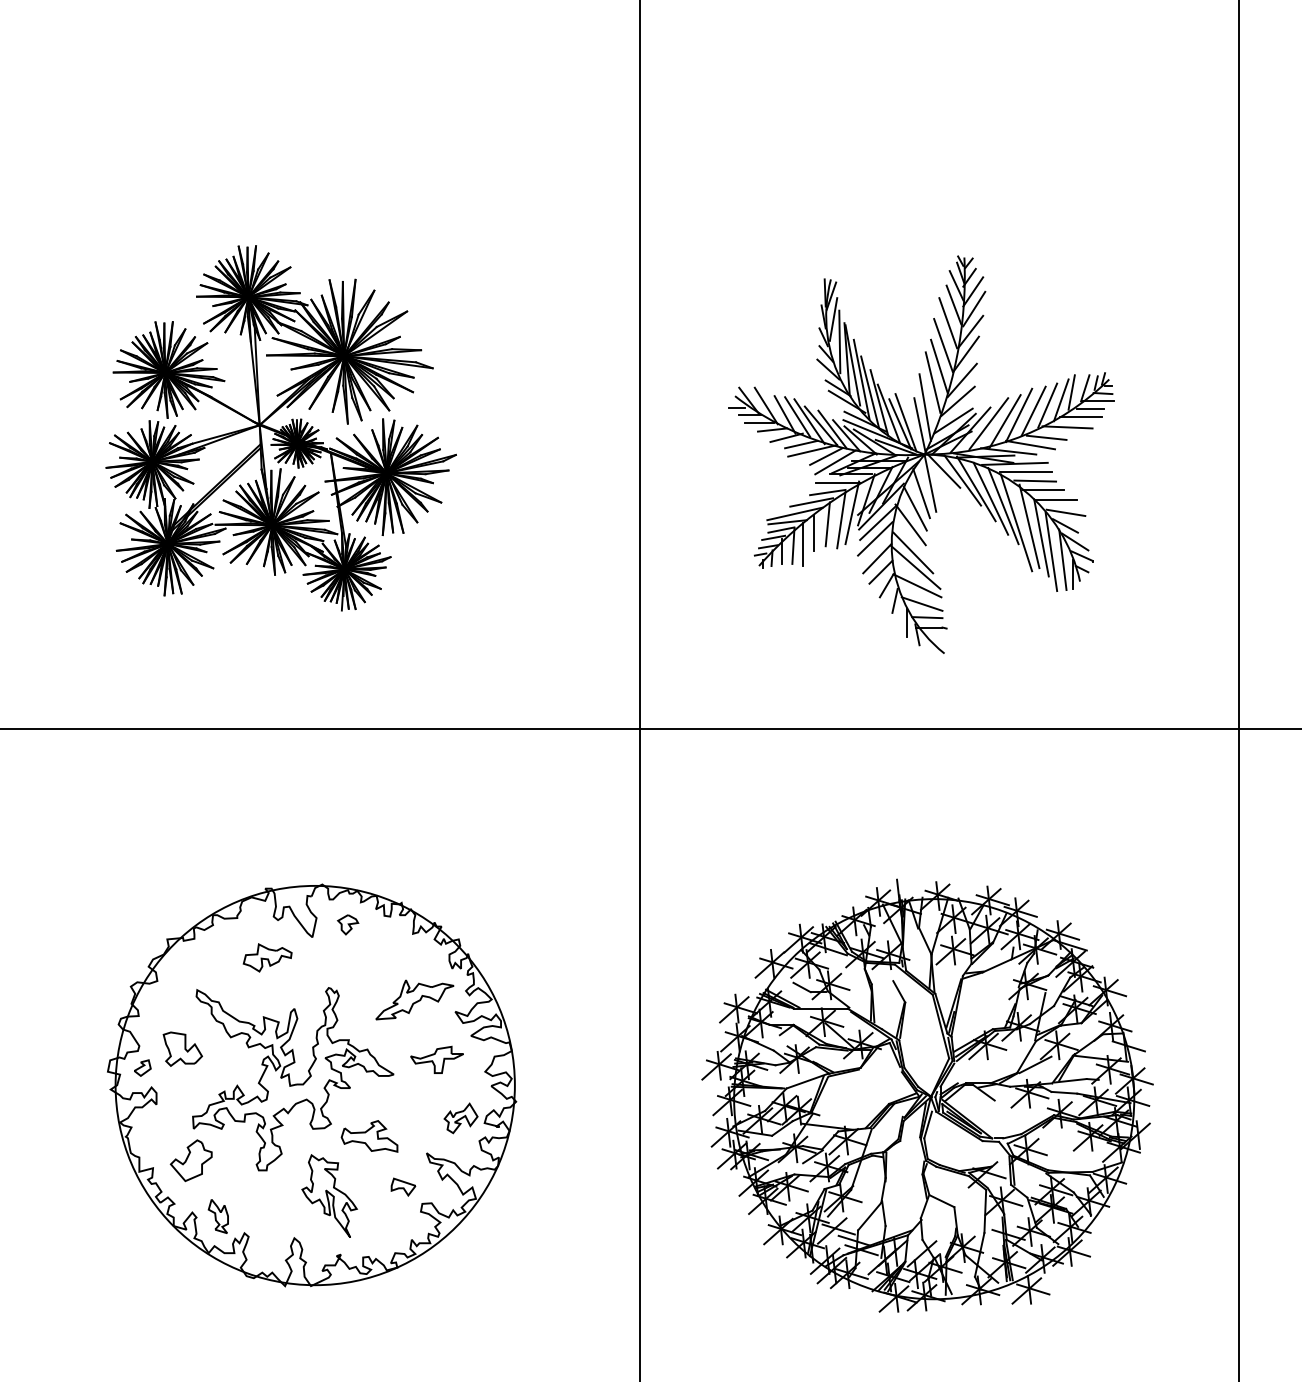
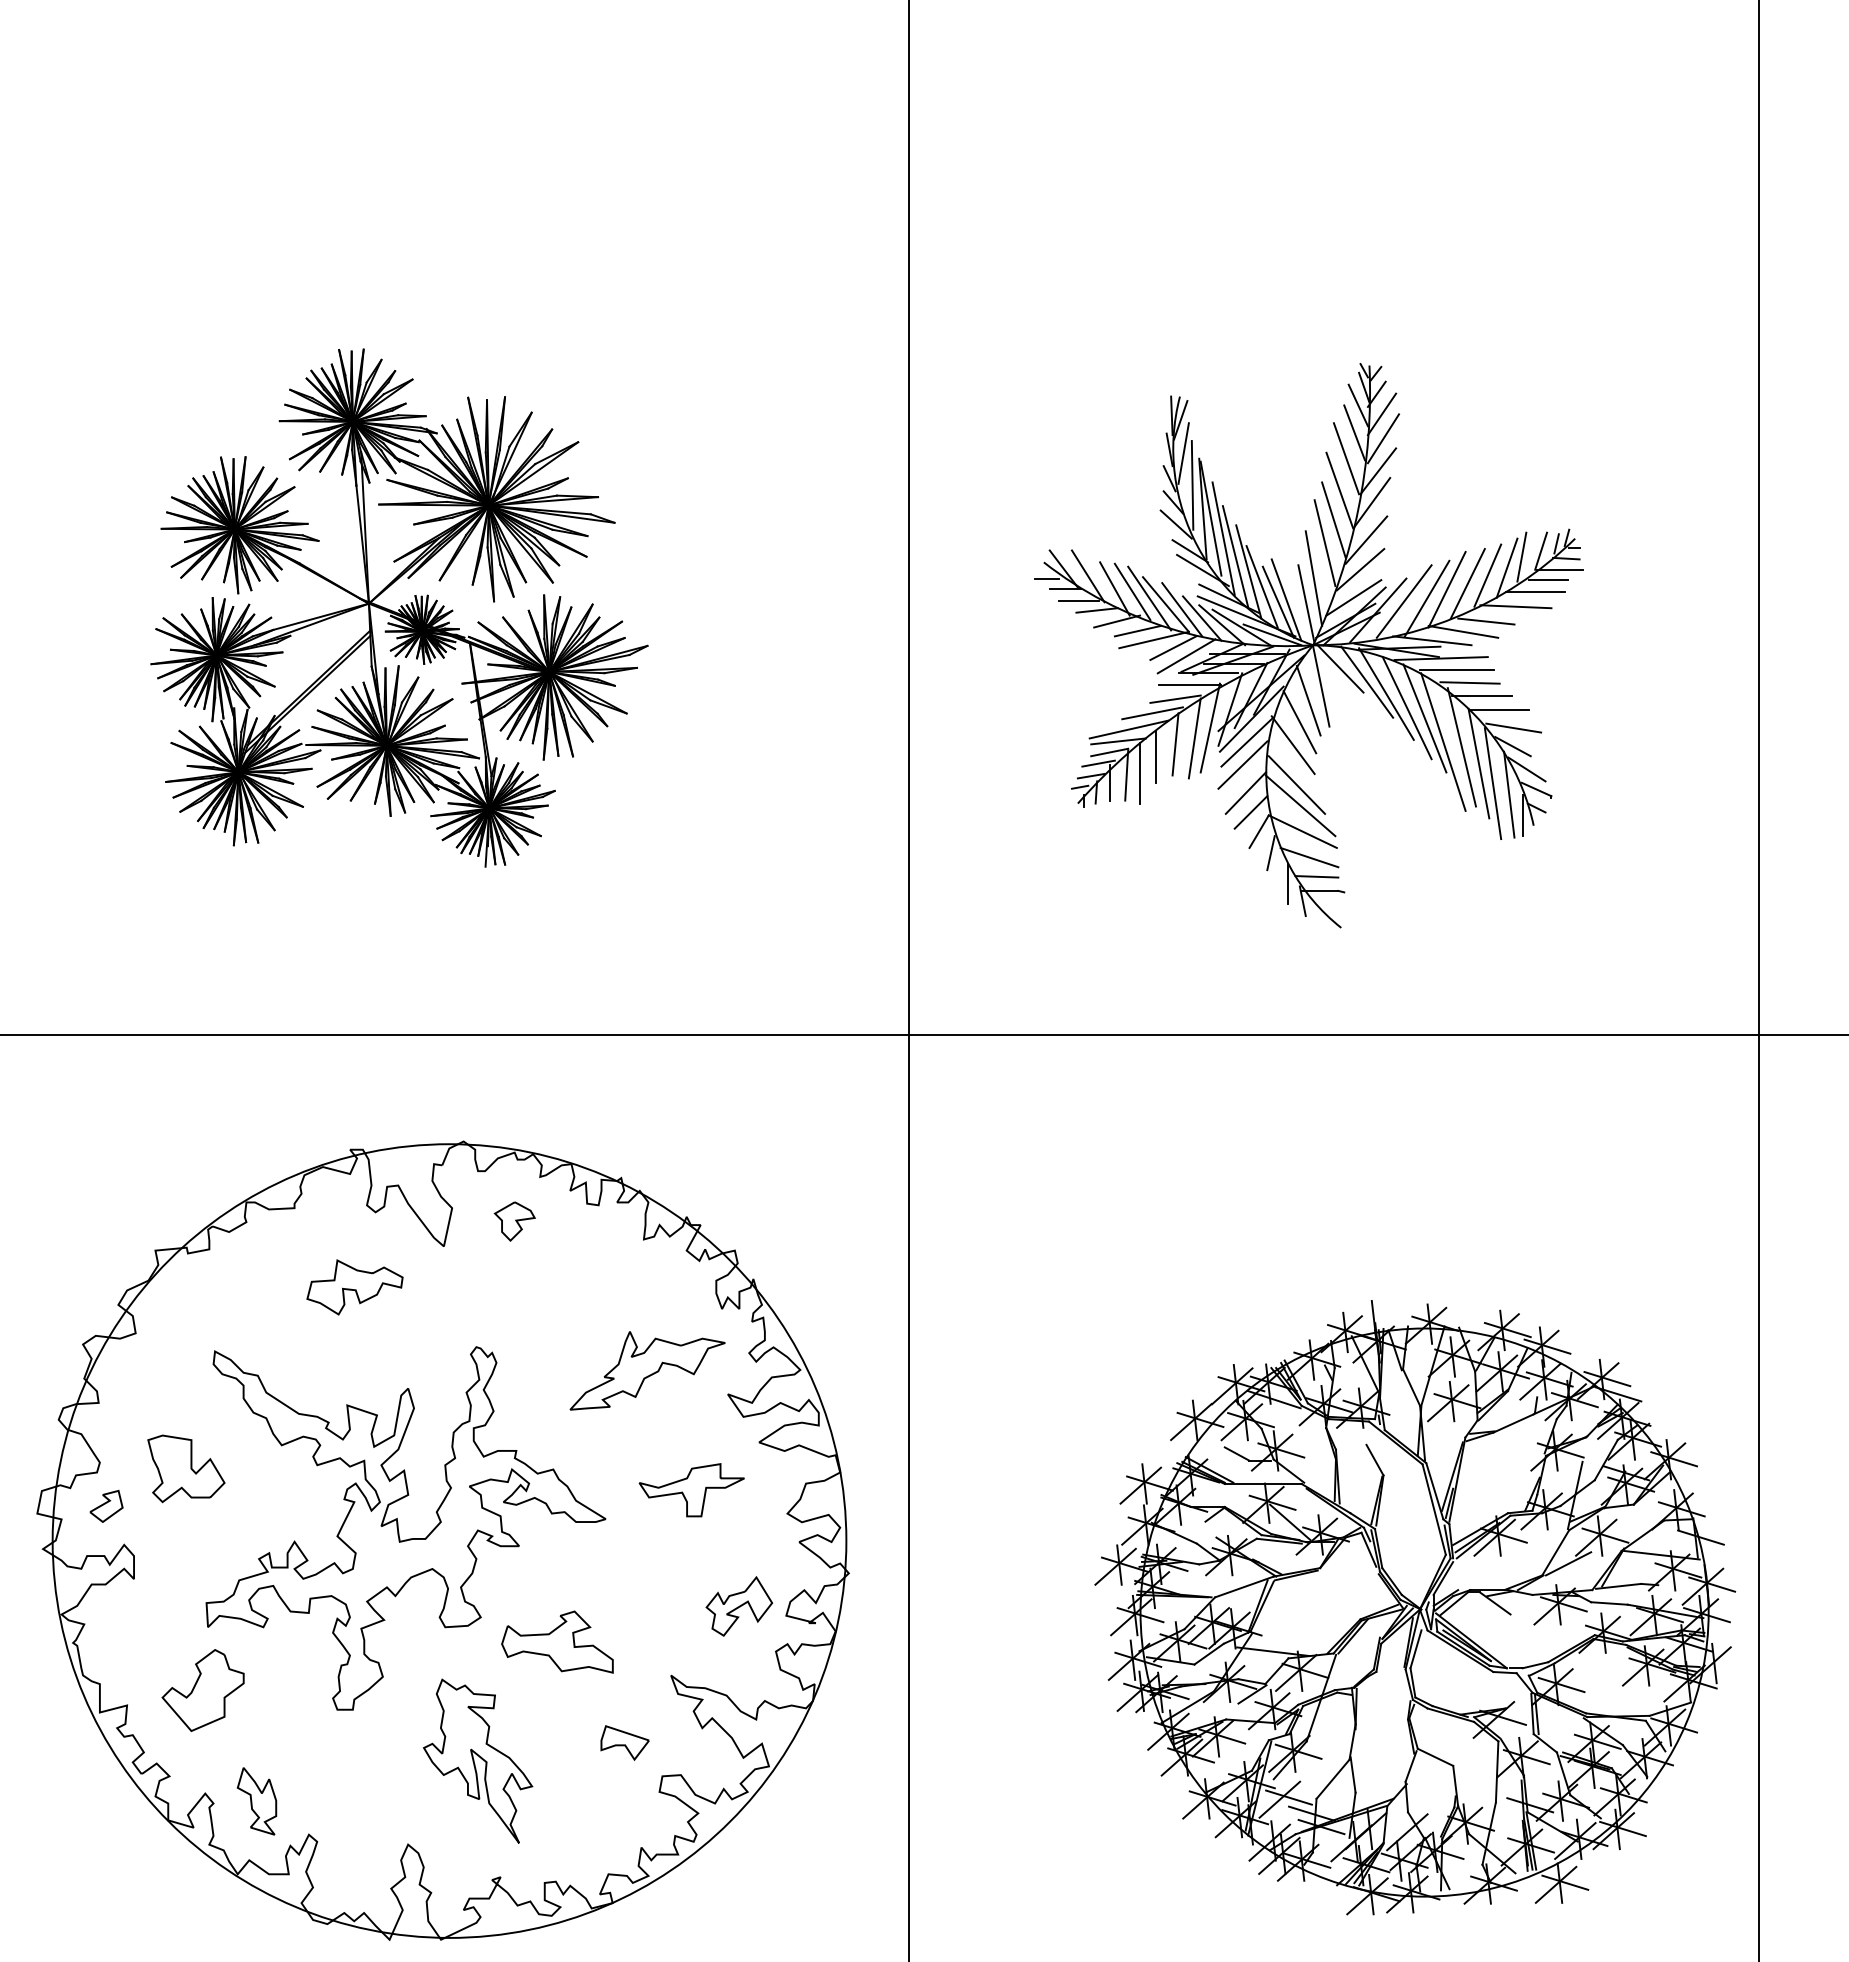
part: (312, 1085) -> (443, 1541), size x1.4
part: (927, 1095) -> (1415, 1607), moved

